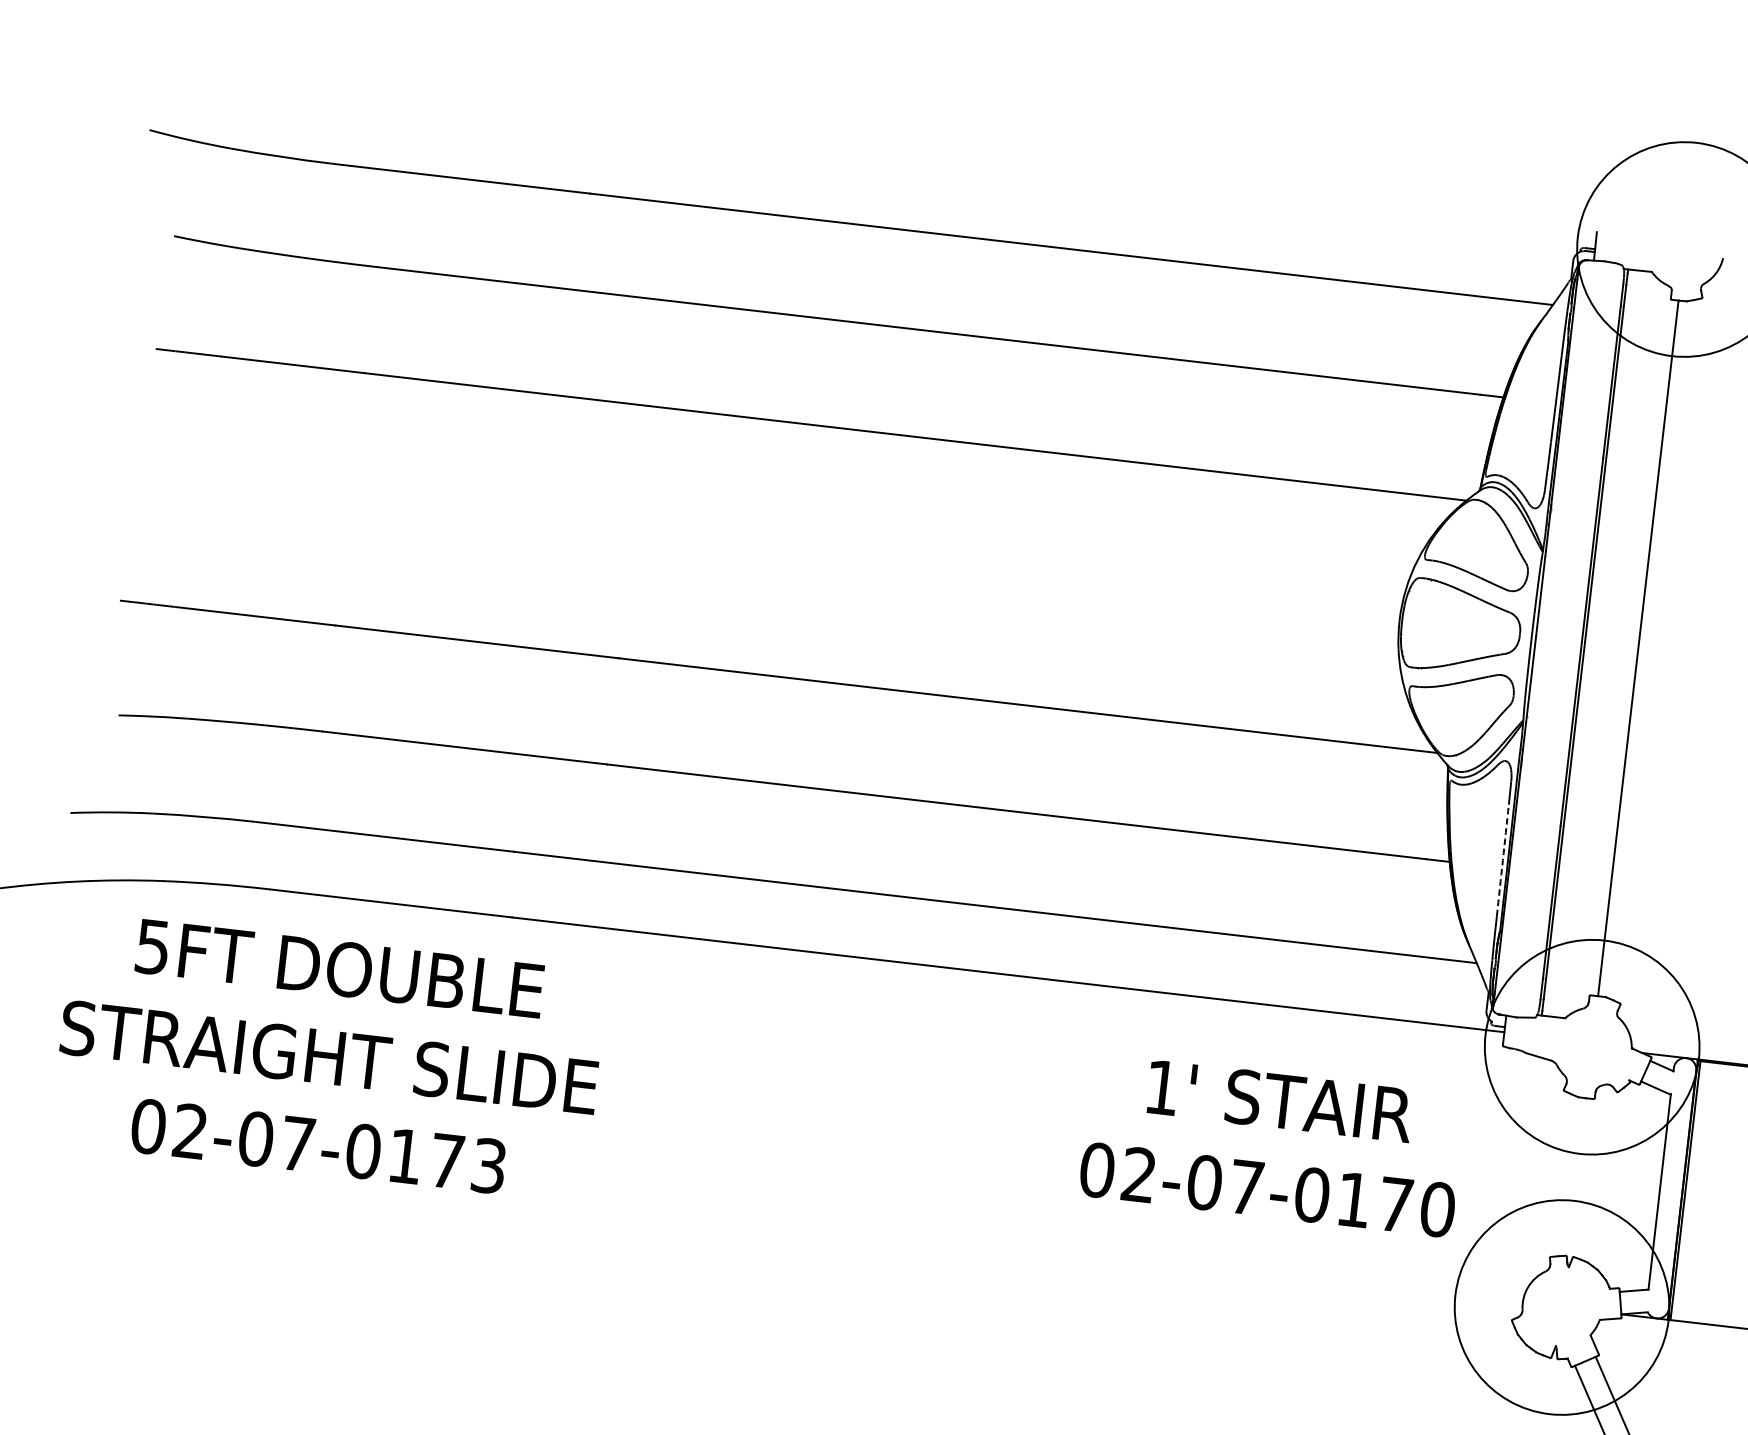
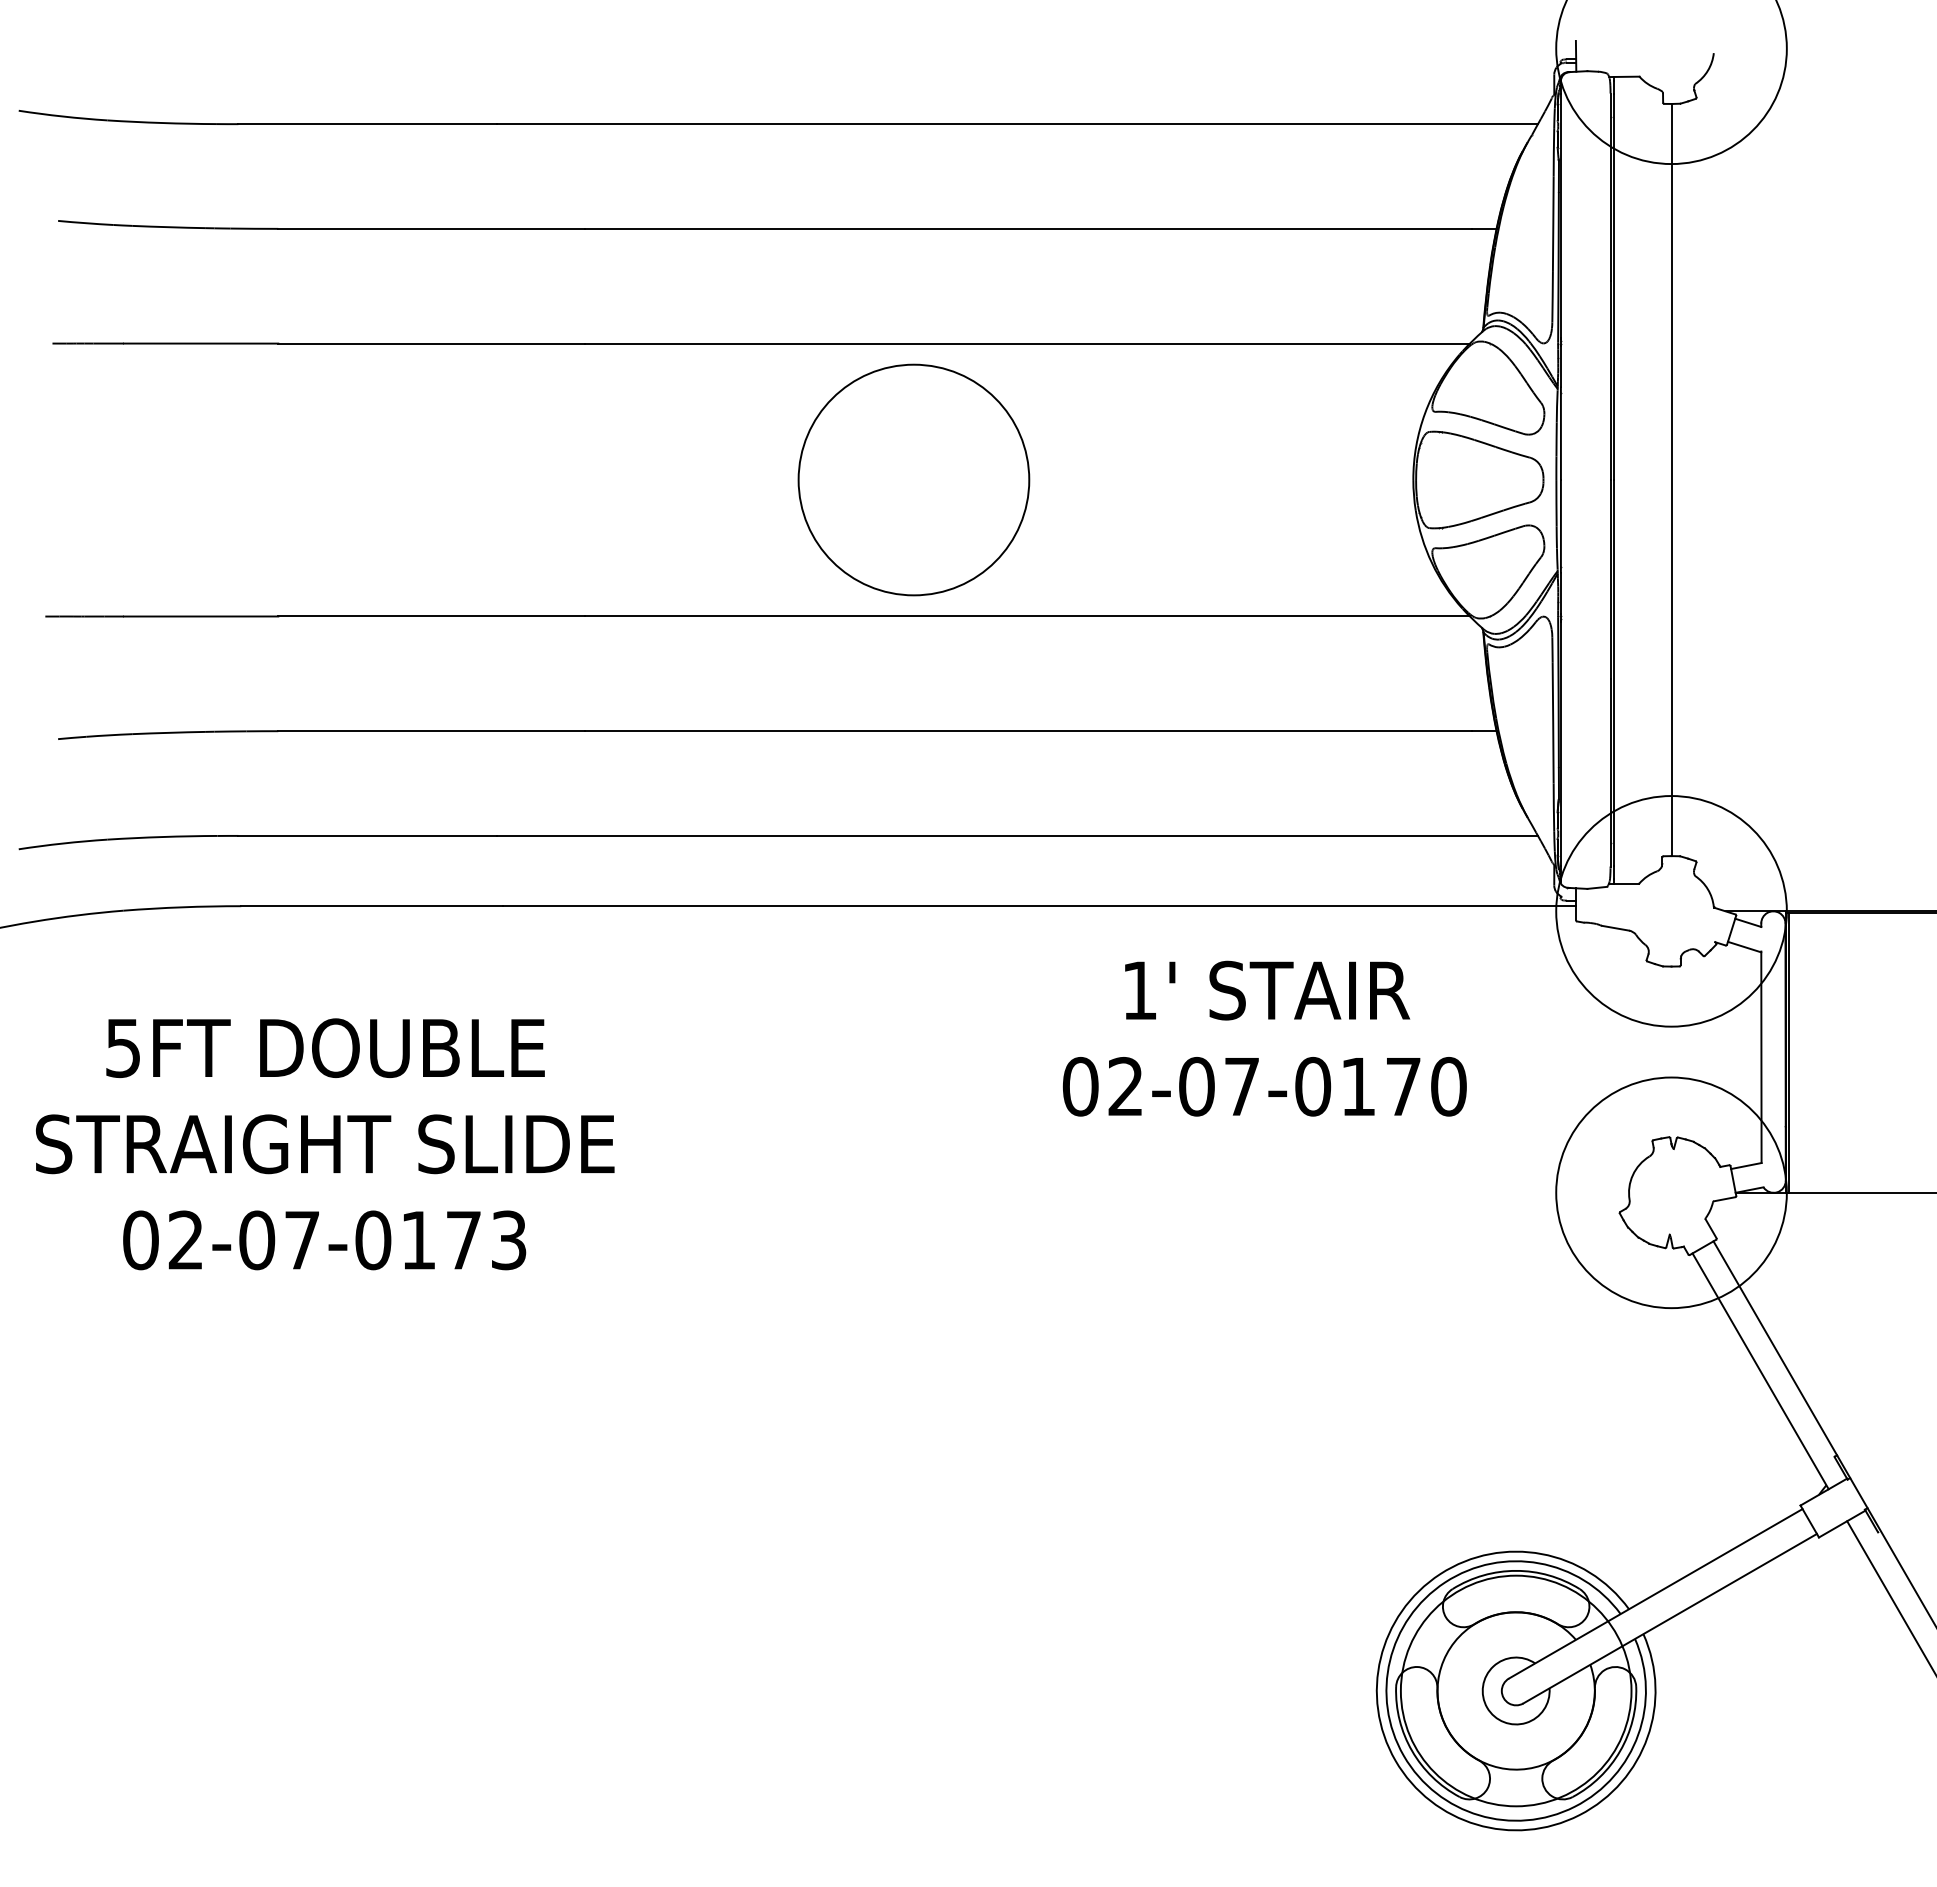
circle: (937, 566) -> (913, 479), added
arc: (1503, 860) -> (1553, 723), dashed -> solid
text: (329, 1057) -> (325, 1144), moved
text: (1272, 1145) -> (1264, 1038), moved

